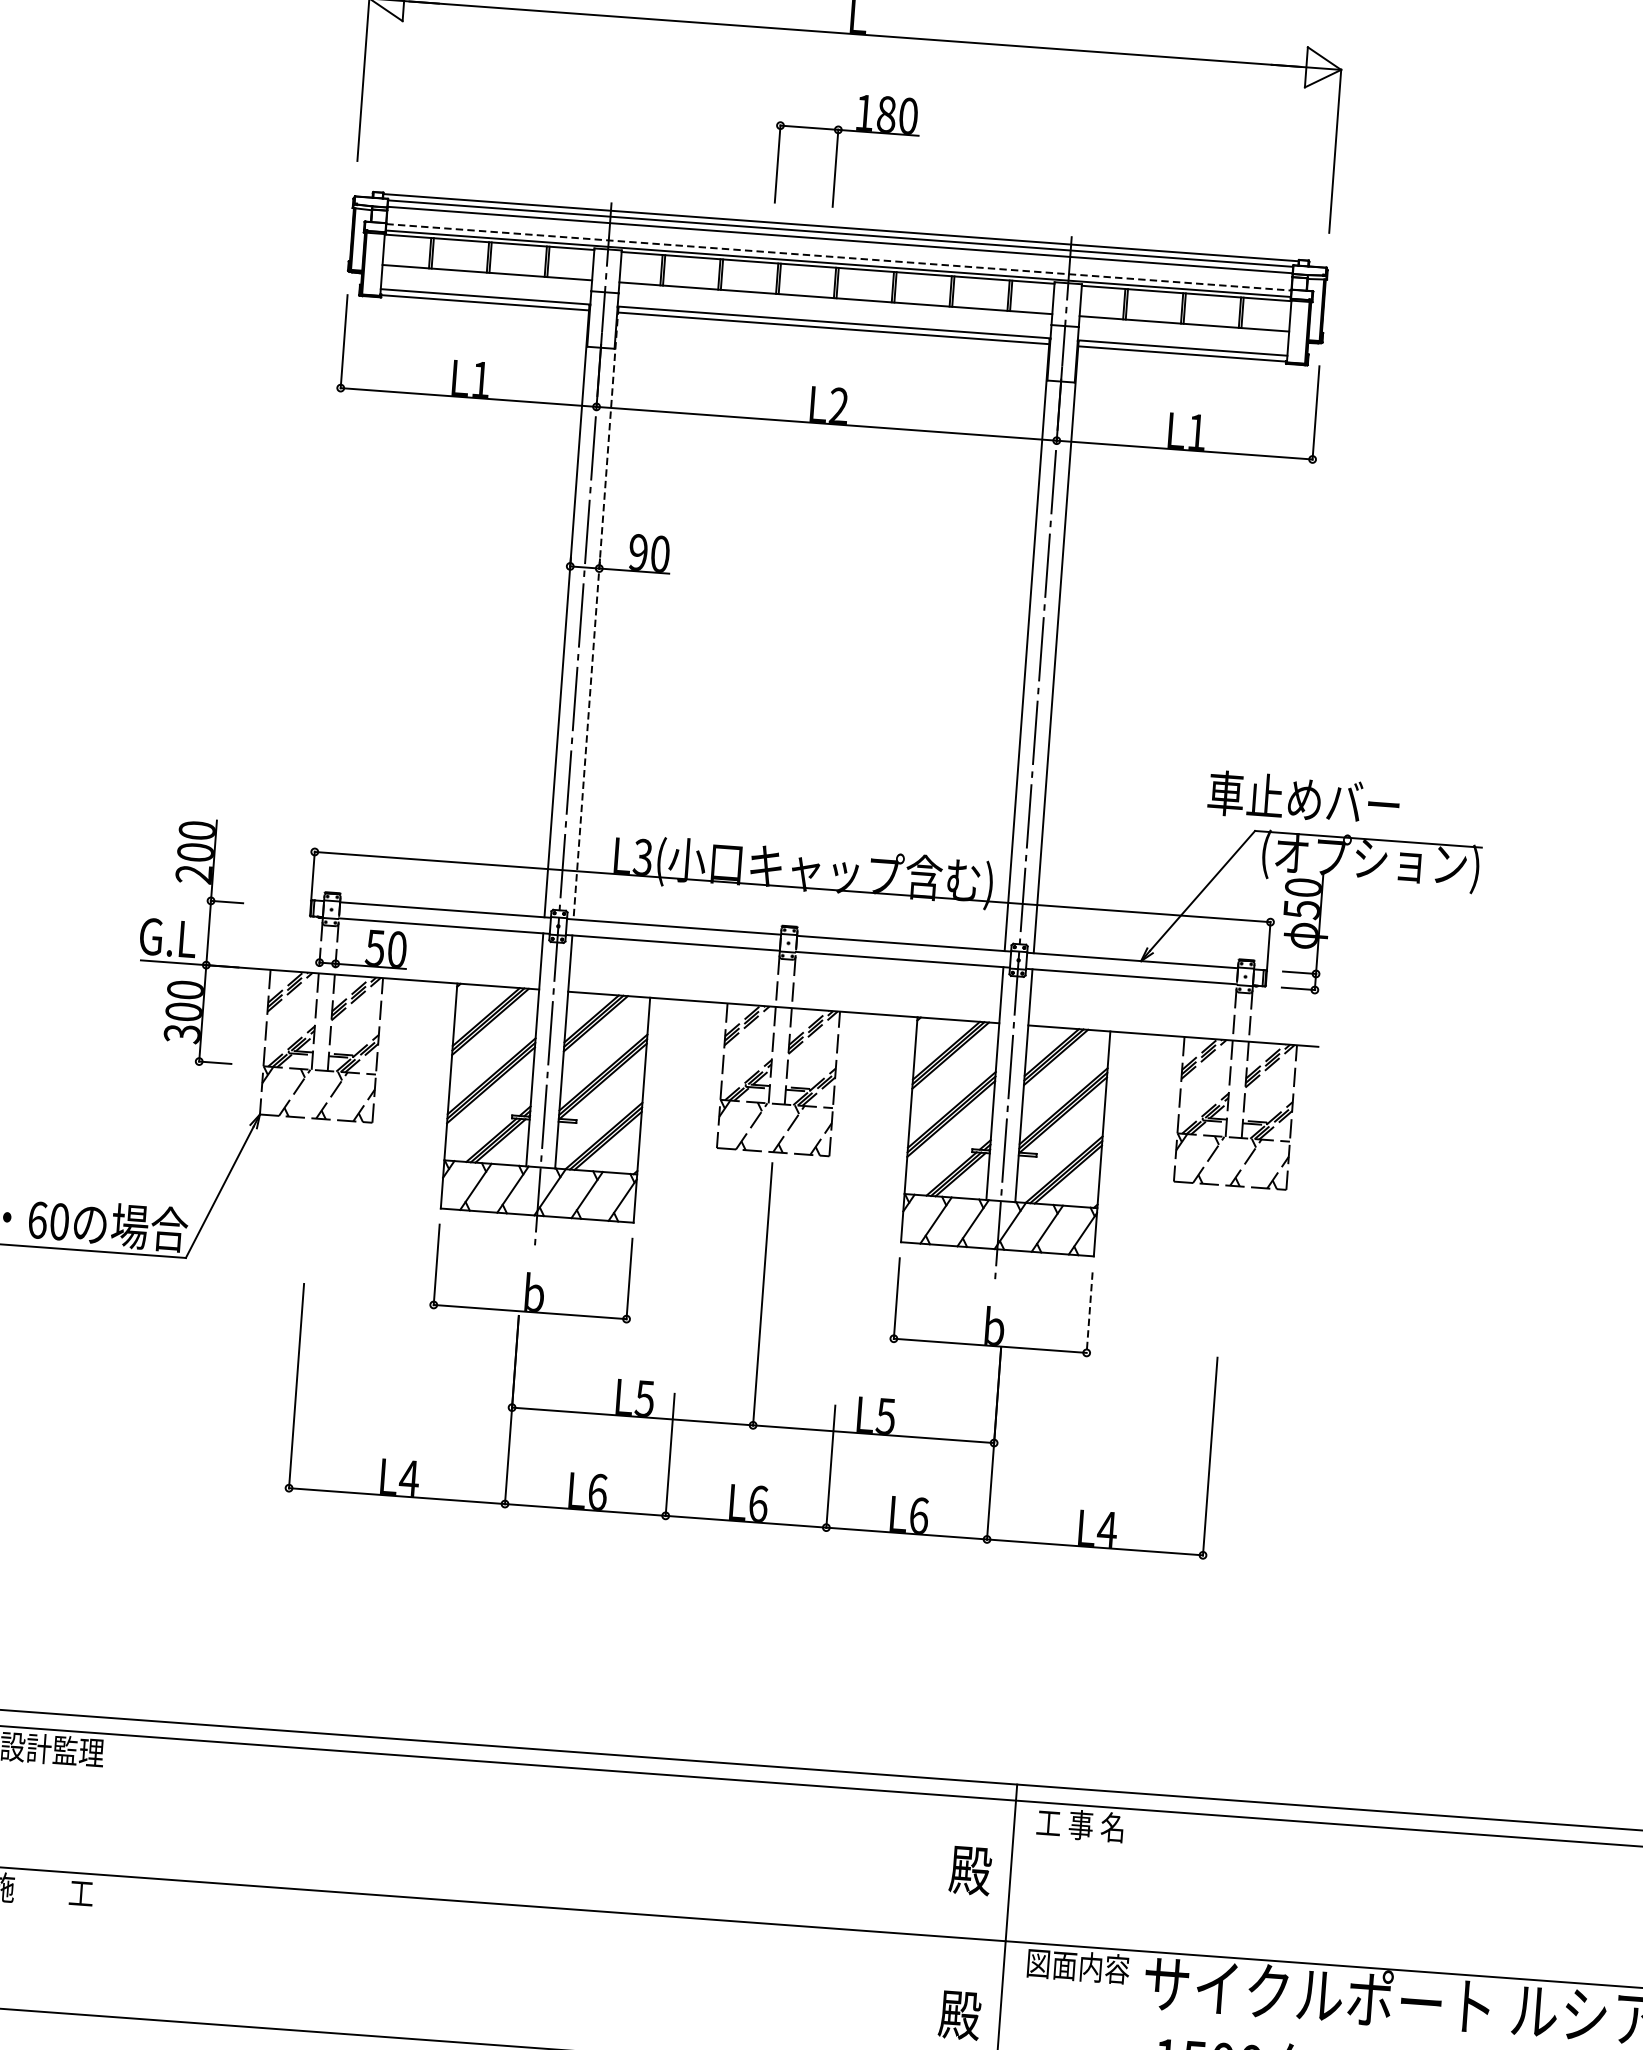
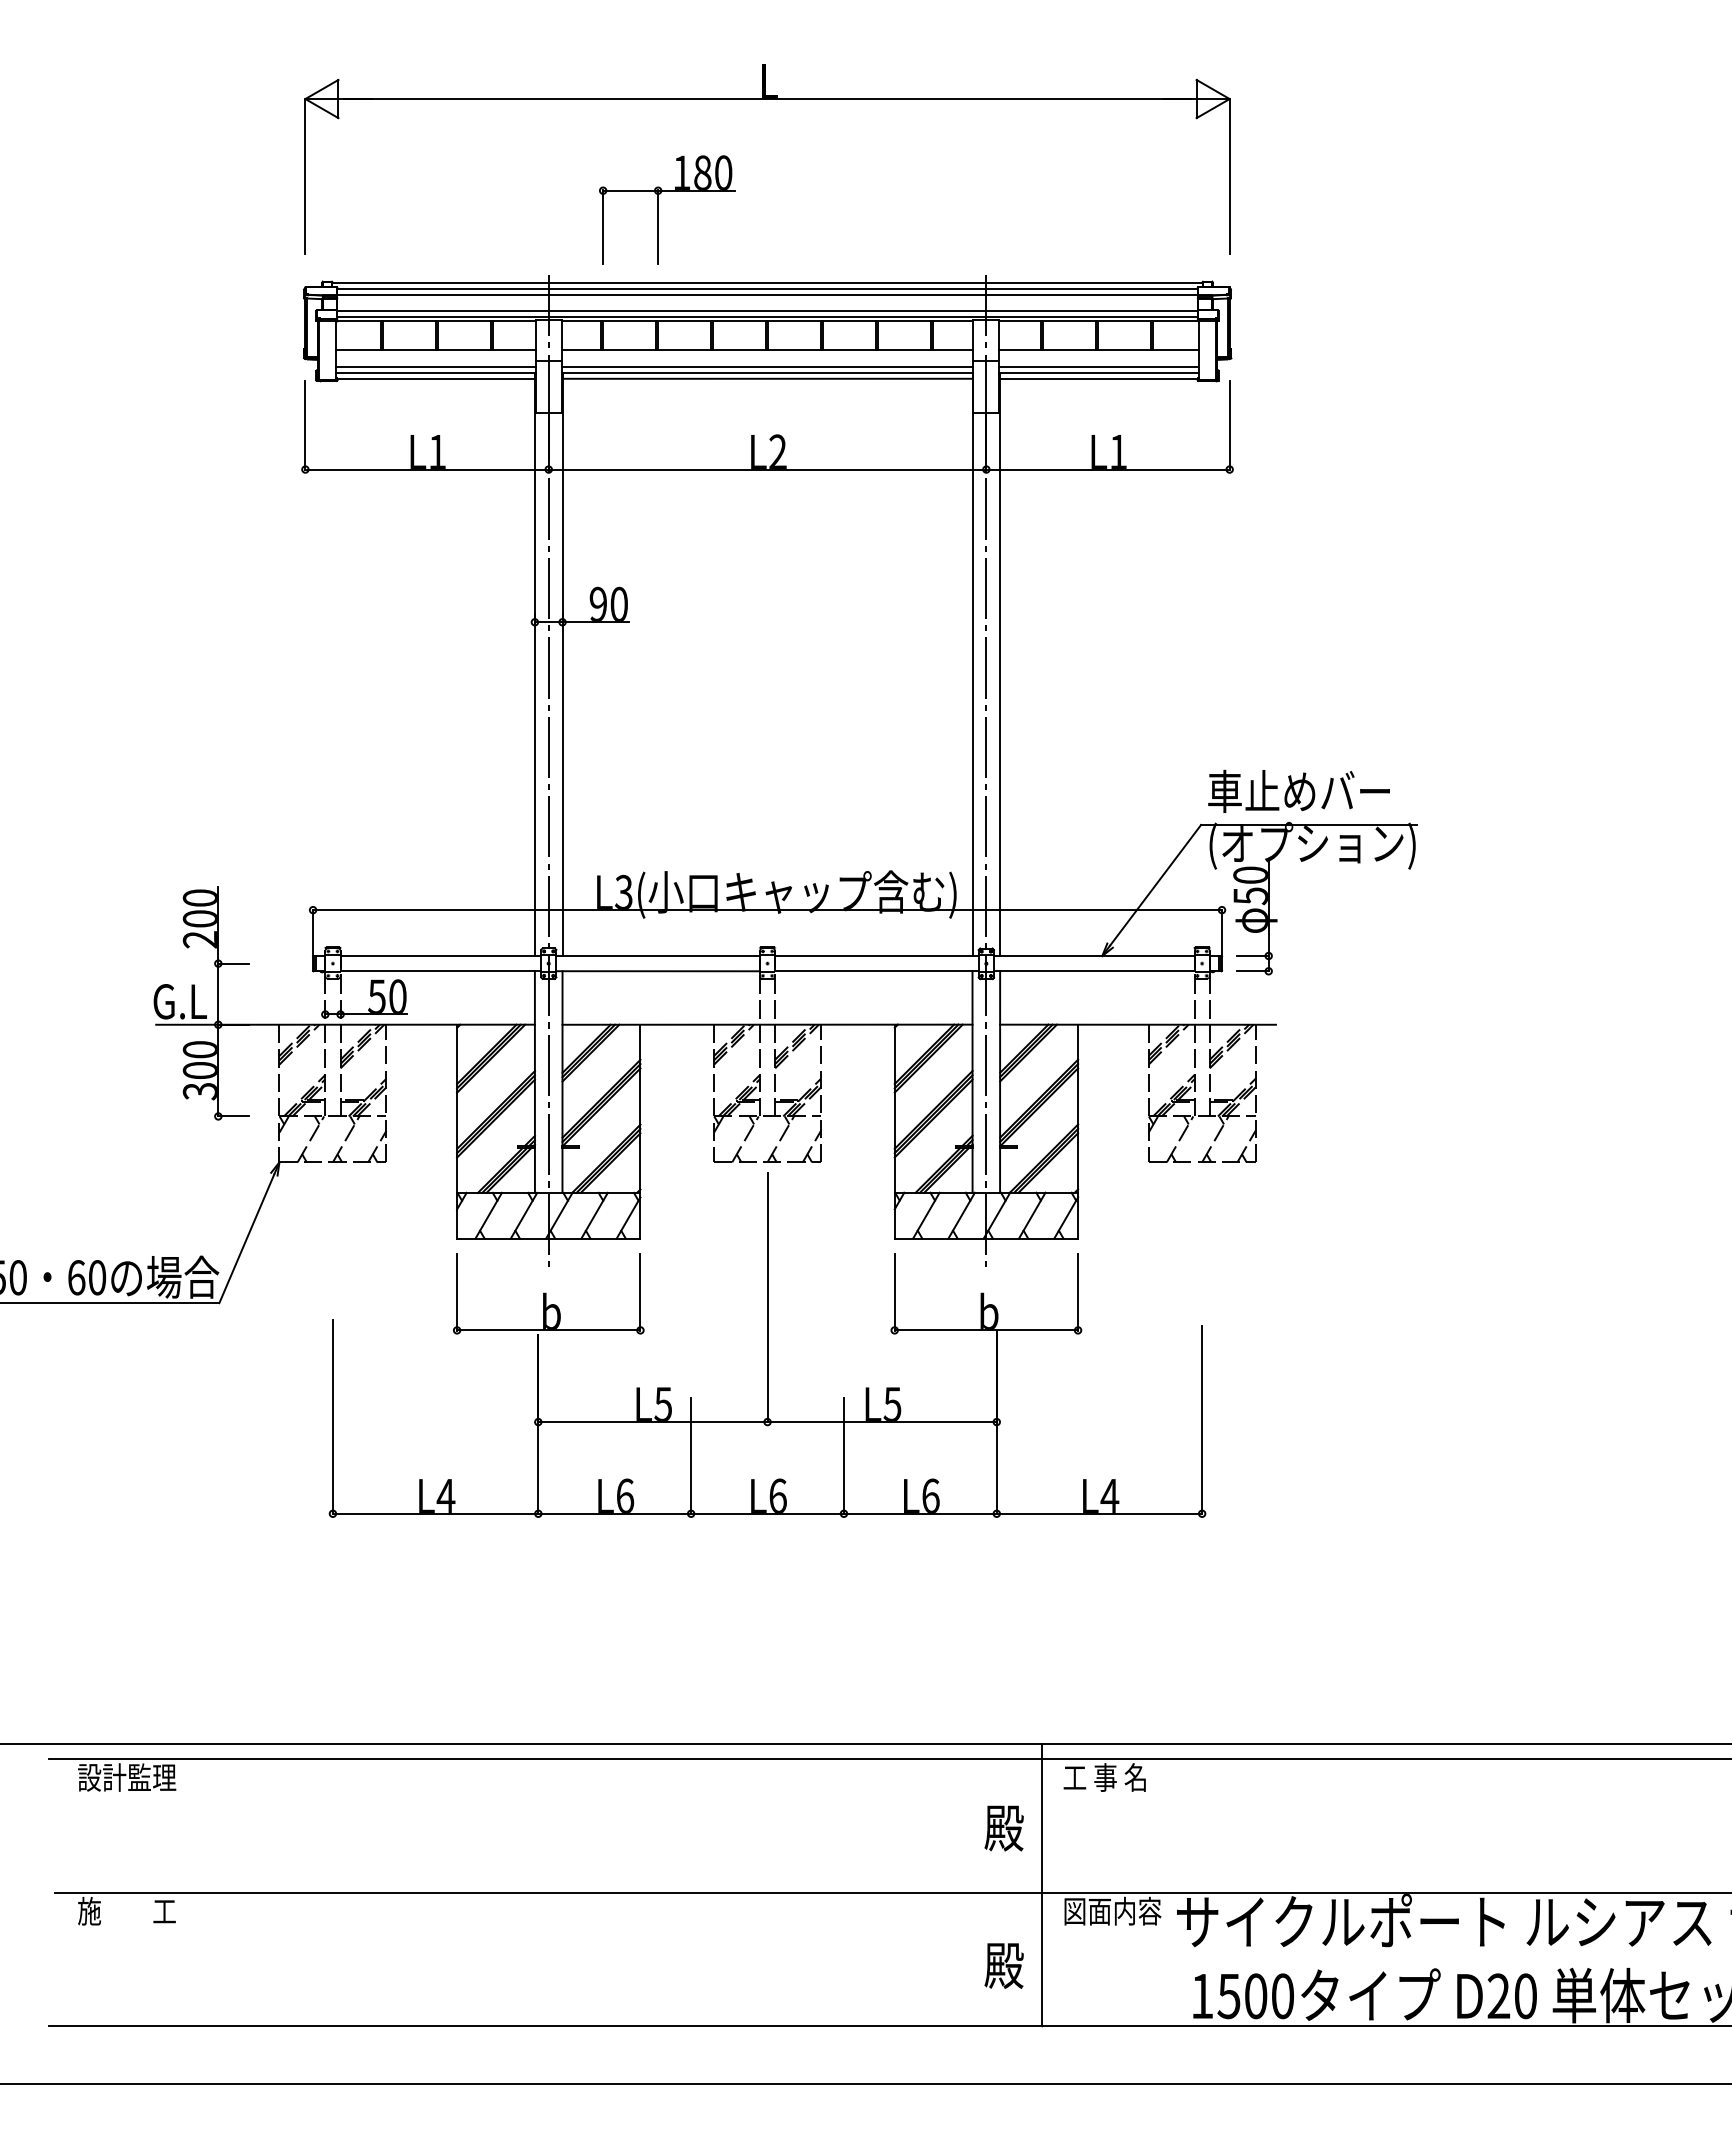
part: (837, 149) -> (658, 209), moved
line: (839, 257) -> (768, 311), dashed -> solid
line: (485, 290) -> (435, 367), added
line: (834, 316) -> (767, 367), added
line: (1182, 342) -> (1098, 367), added
line: (595, 613) -> (562, 665), dashed -> solid
text: (1303, 798) -> (1298, 790), moved
line: (1090, 1313) -> (1078, 1292), dashed -> solid

